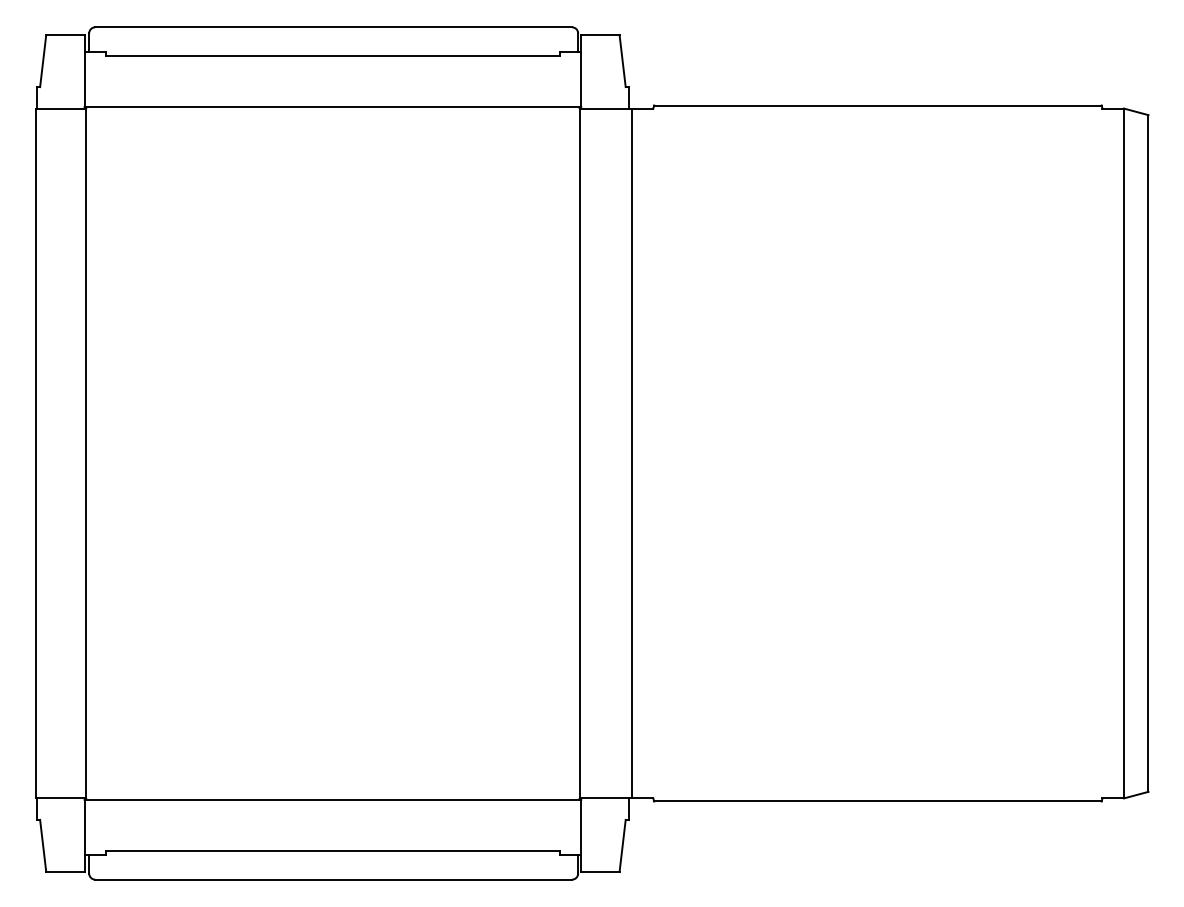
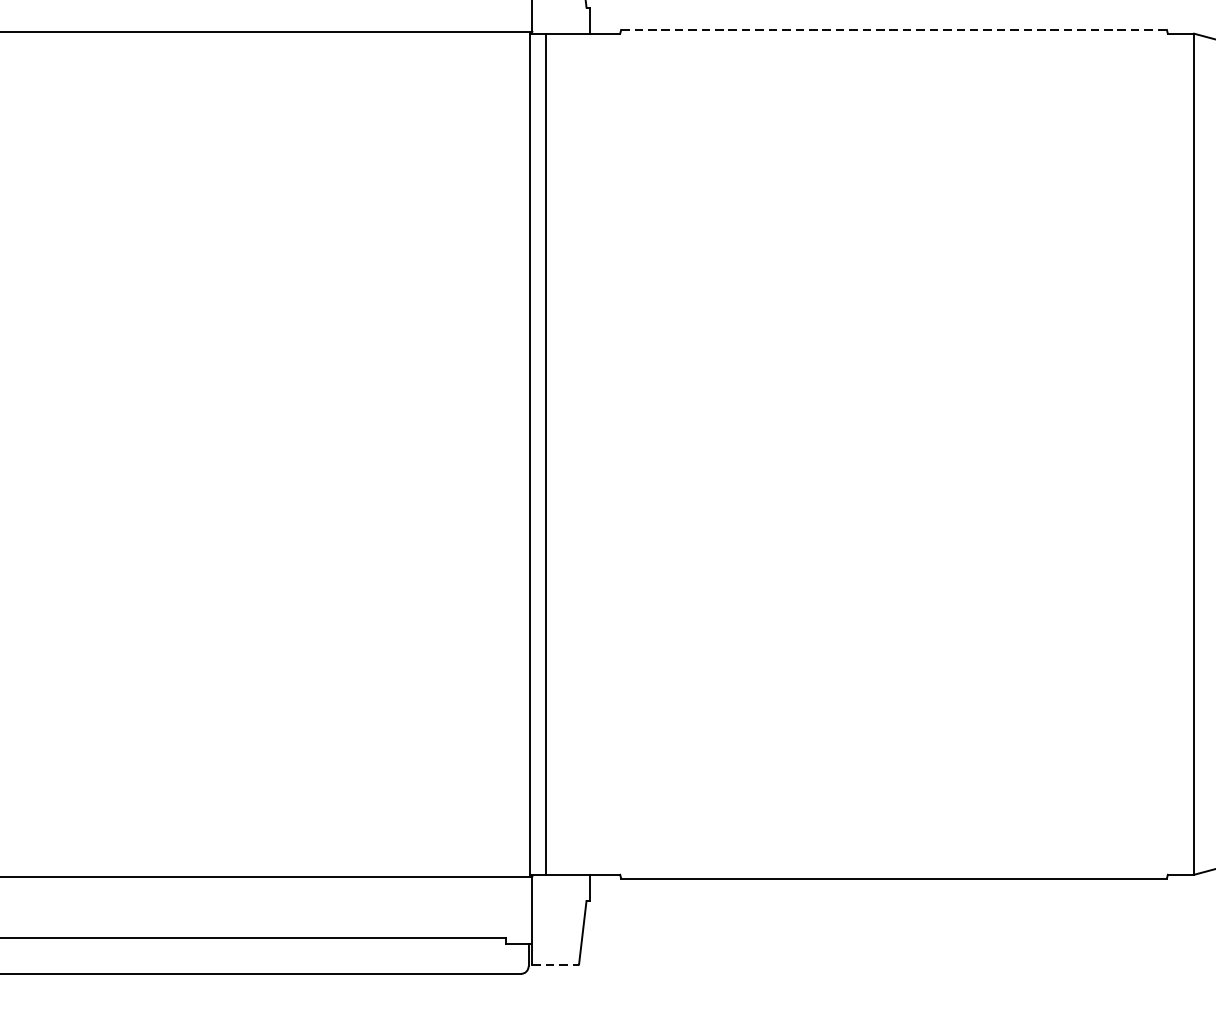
line: (877, 105) -> (893, 29), solid -> dashed
line: (631, 453) -> (546, 454), moved
line: (600, 872) -> (555, 965), solid -> dashed

